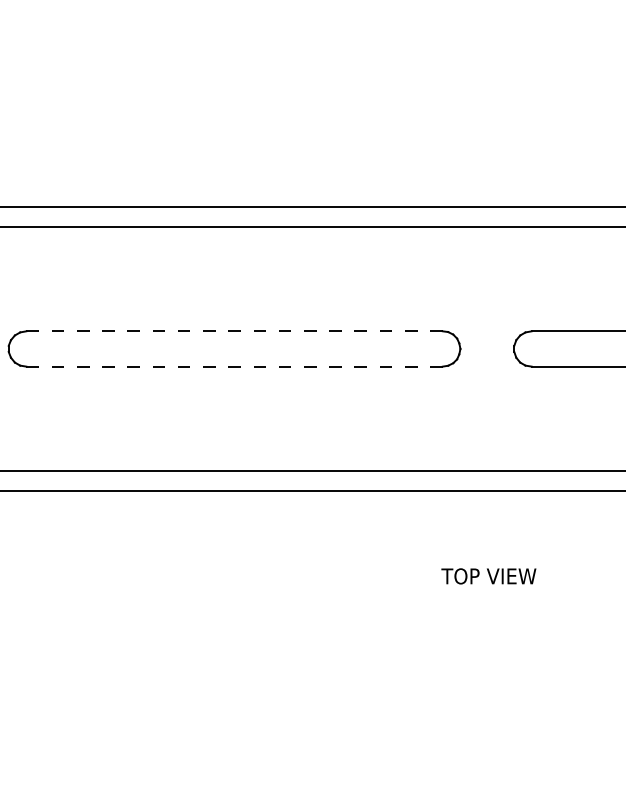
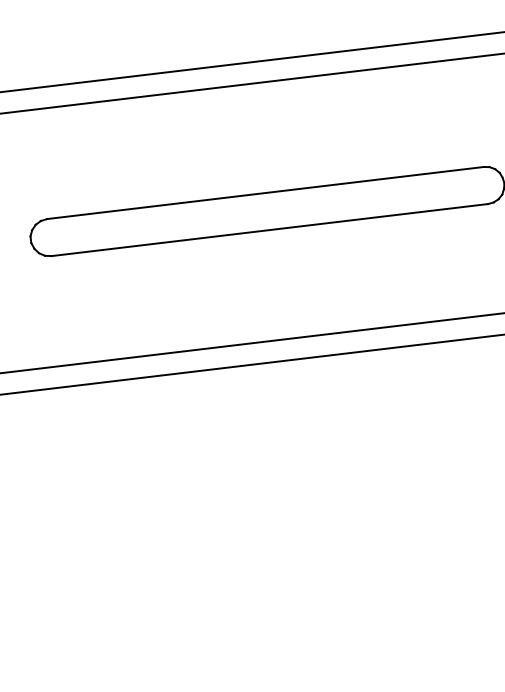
line: (235, 331) -> (266, 193), dashed -> solid
line: (234, 366) -> (269, 229), dashed -> solid

